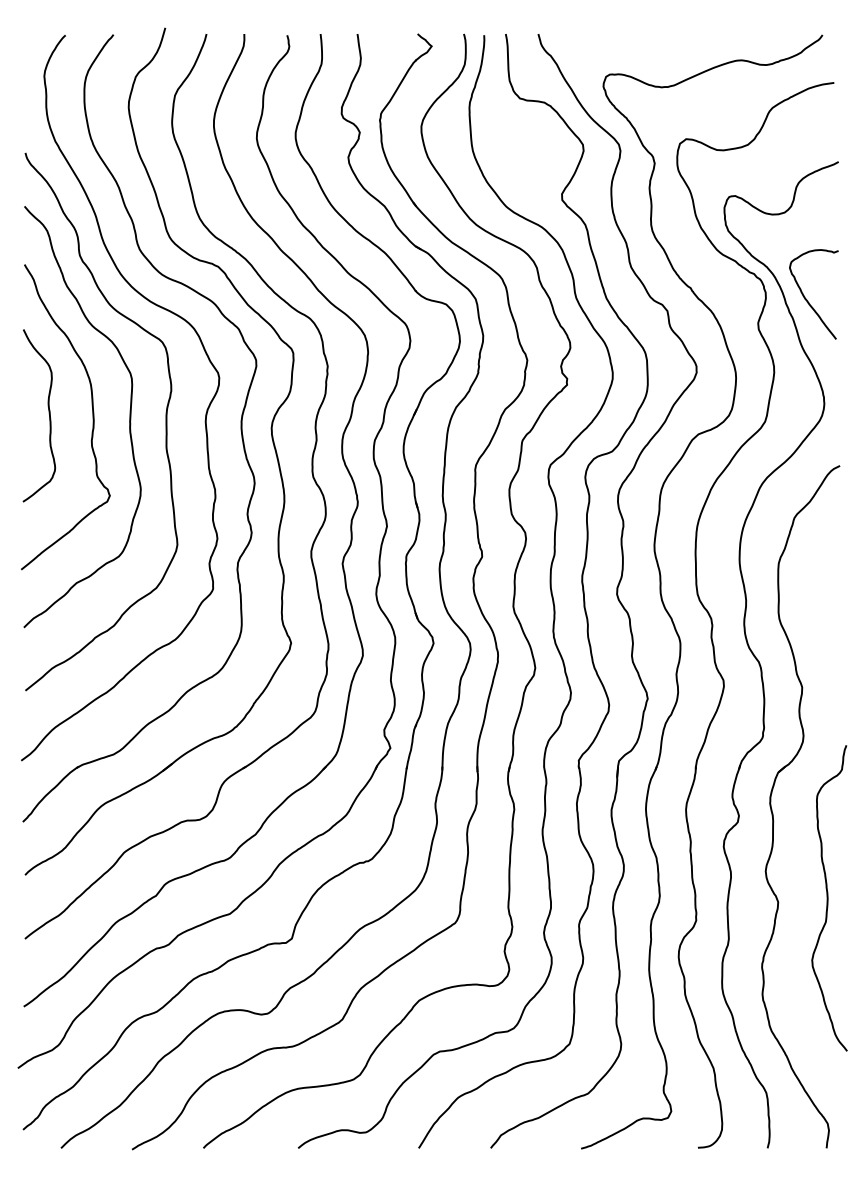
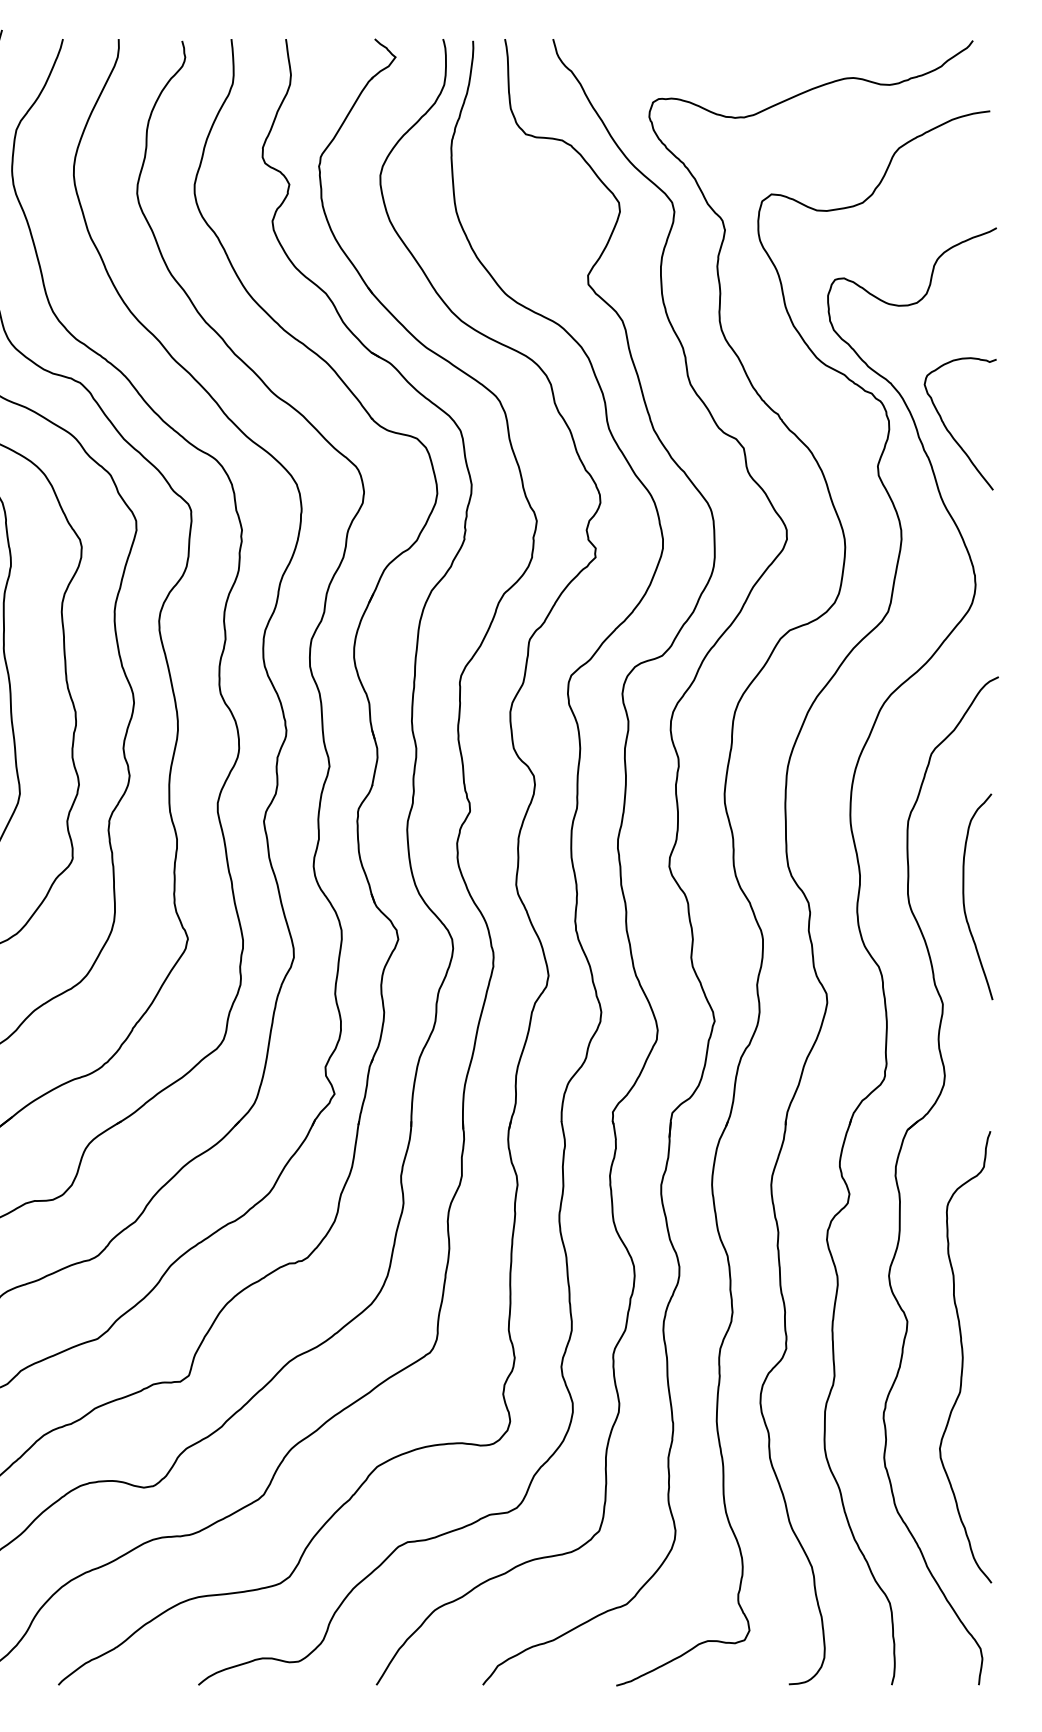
curve: (817, 615) -> (965, 898), added
curve: (828, 898) -> (963, 1357), moved

